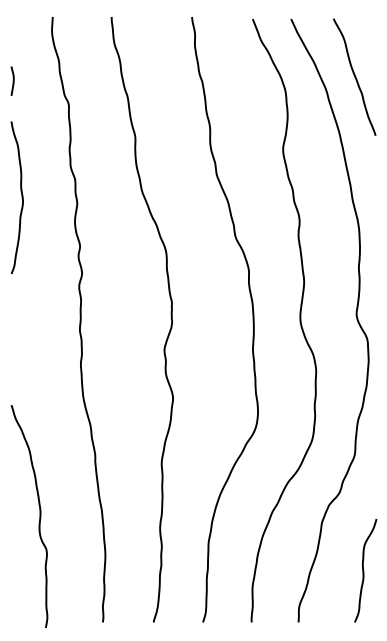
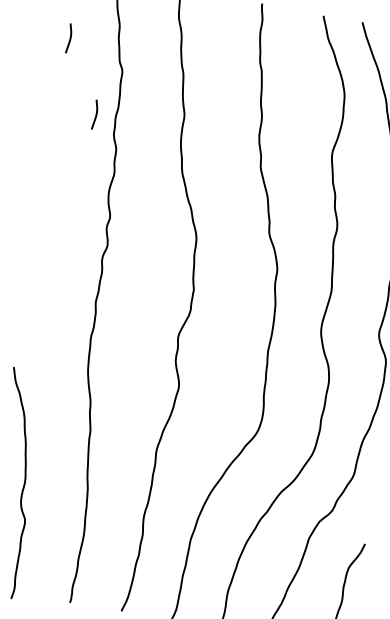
curve: (49, 149) -> (95, 114), added
curve: (21, 197) -> (58, 158), removed

